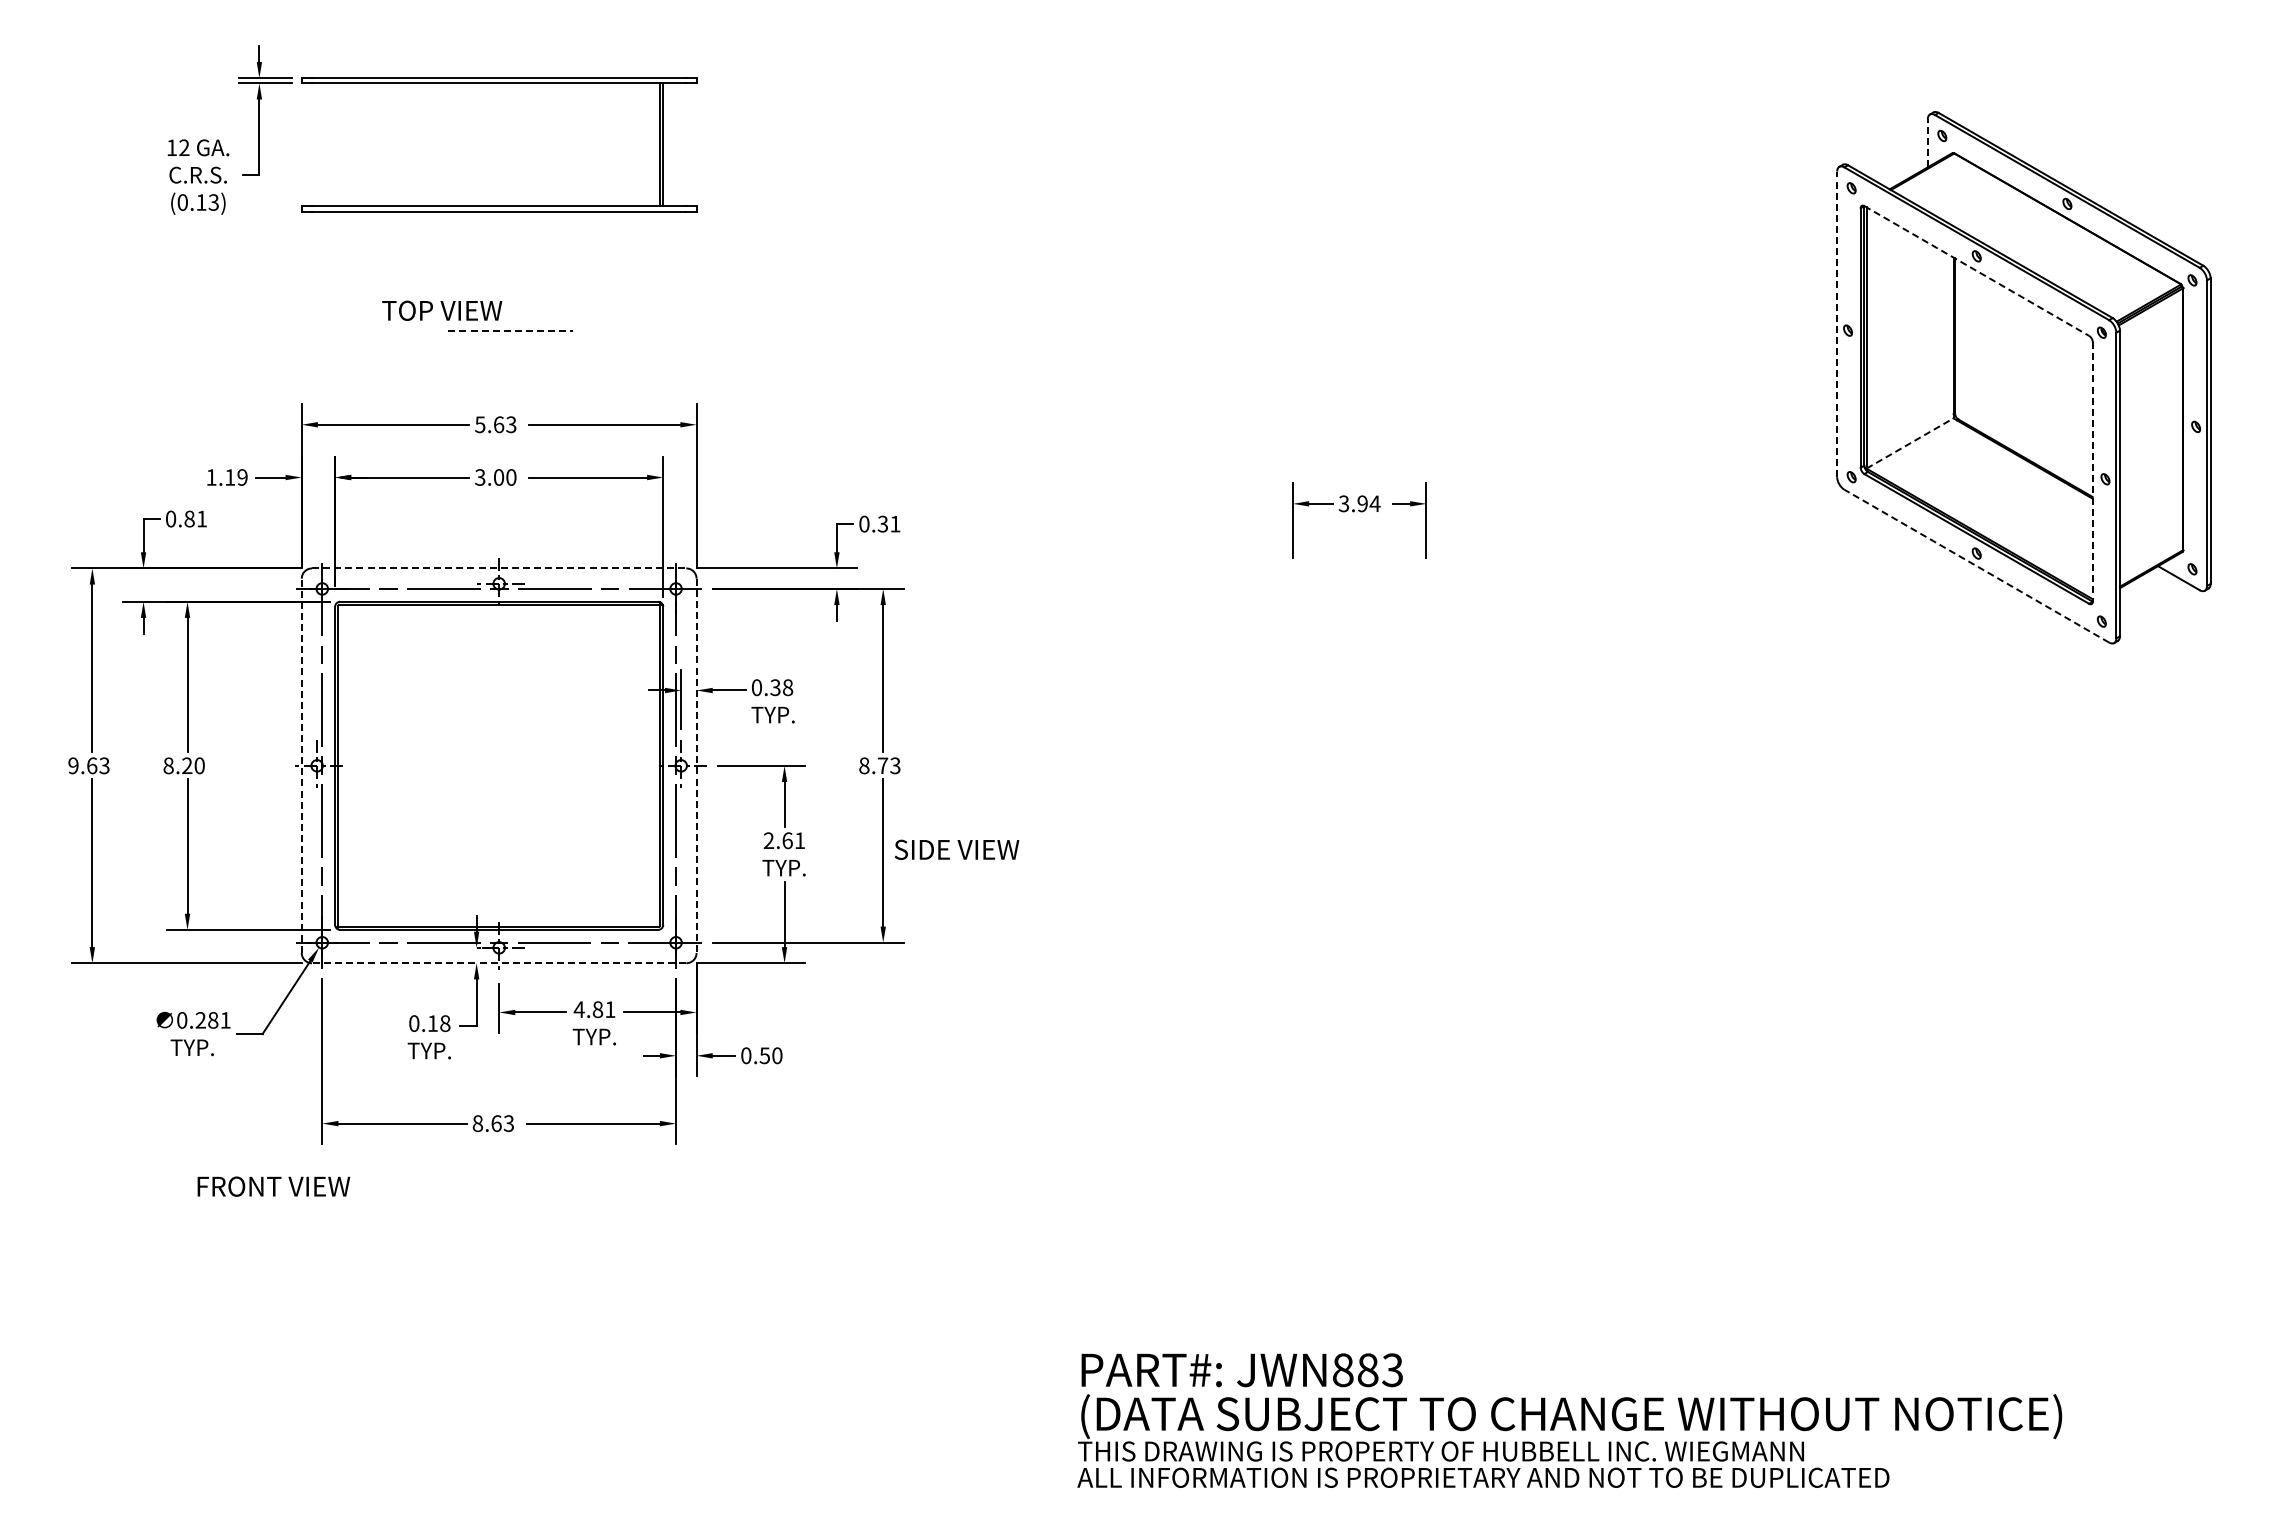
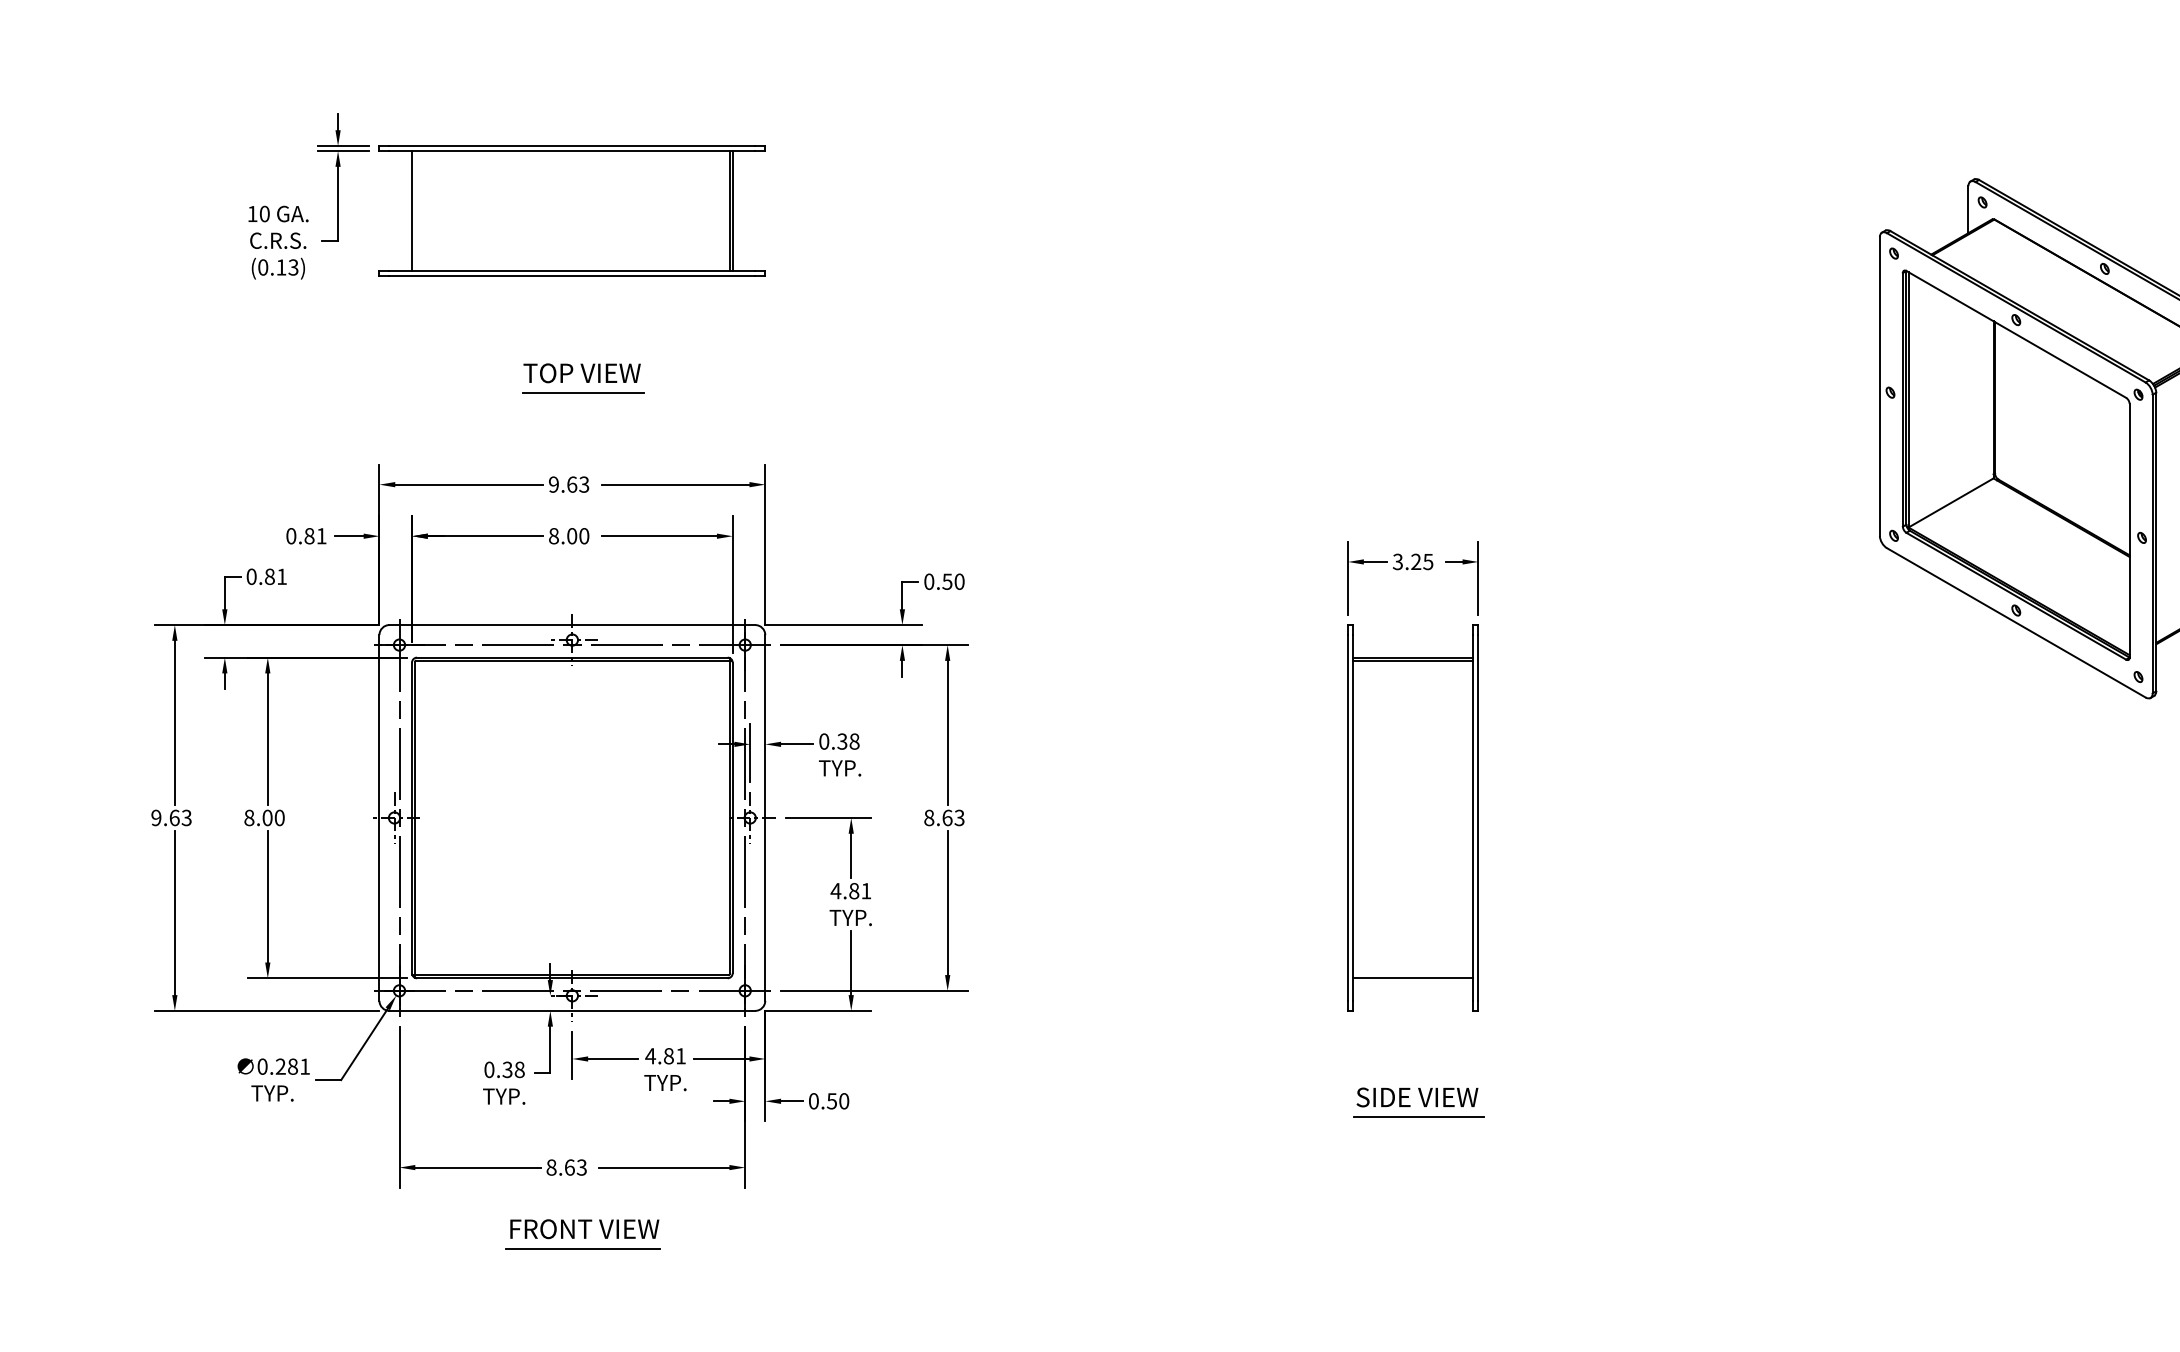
line: (1927, 142) -> (1968, 208), dashed -> solid
line: (335, 144) -> (412, 210), added
text: (184, 147) -> (264, 213), 12 -> 10
line: (1976, 271) -> (2016, 334), dashed -> solid
text: (442, 310) -> (582, 373), moved
line: (1837, 324) -> (1880, 386), dashed -> solid
line: (510, 330) -> (583, 392), dashed -> solid
text: (480, 424) -> (554, 484), 5.63 -> 9.63
line: (1910, 443) -> (1951, 502), dashed -> solid
line: (2092, 471) -> (2129, 530), dashed -> solid
text: (226, 477) -> (305, 536), 1.19 -> 0.81
text: (480, 477) -> (554, 536), 3.00 -> 8.00
text: (1368, 503) -> (1421, 561), 3.94 -> 3.25
text: (889, 523) -> (953, 581), 0.31 -> 0.50
line: (1976, 566) -> (2016, 623), dashed -> solid
line: (499, 568) -> (572, 625), dashed -> solid
text: (187, 765) -> (267, 817), 8.20 -> 8.00
line: (301, 765) -> (379, 817), dashed -> solid
text: (883, 765) -> (947, 817), 8.73 -> 8.63
part: (1359, 765) -> (1413, 817), added
line: (696, 766) -> (765, 818), dashed -> solid
text: (777, 840) -> (844, 890), 2.61 -> 4.81
text: (956, 849) -> (1416, 1097), moved
line: (498, 963) -> (571, 1011), dashed -> solid
text: (432, 1023) -> (507, 1069), 0.18 -> 0.38
line: (1365, 1071) -> (1418, 1116), added
text: (273, 1186) -> (584, 1229), moved
line: (510, 1206) -> (583, 1248), added

